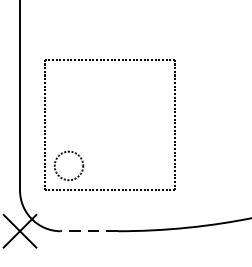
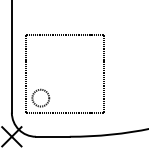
line: (88, 230) -> (52, 136), dashed -> solid

